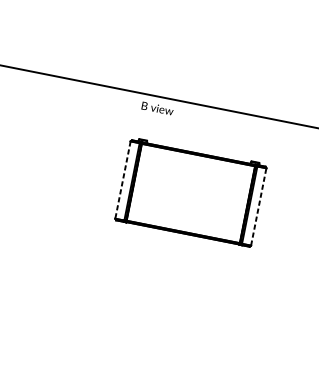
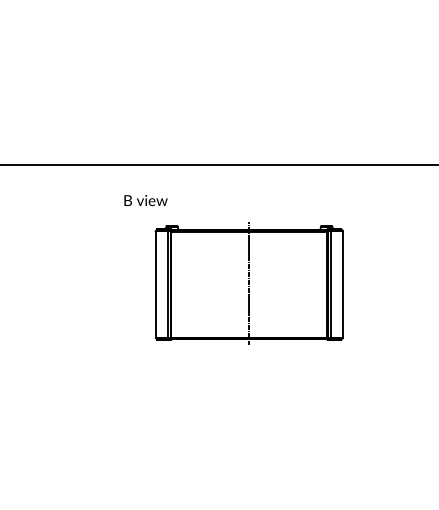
text: (157, 108) -> (145, 200), moved
line: (122, 180) -> (155, 285), dashed -> solid
line: (191, 192) -> (249, 283), added
line: (258, 206) -> (342, 284), dashed -> solid

